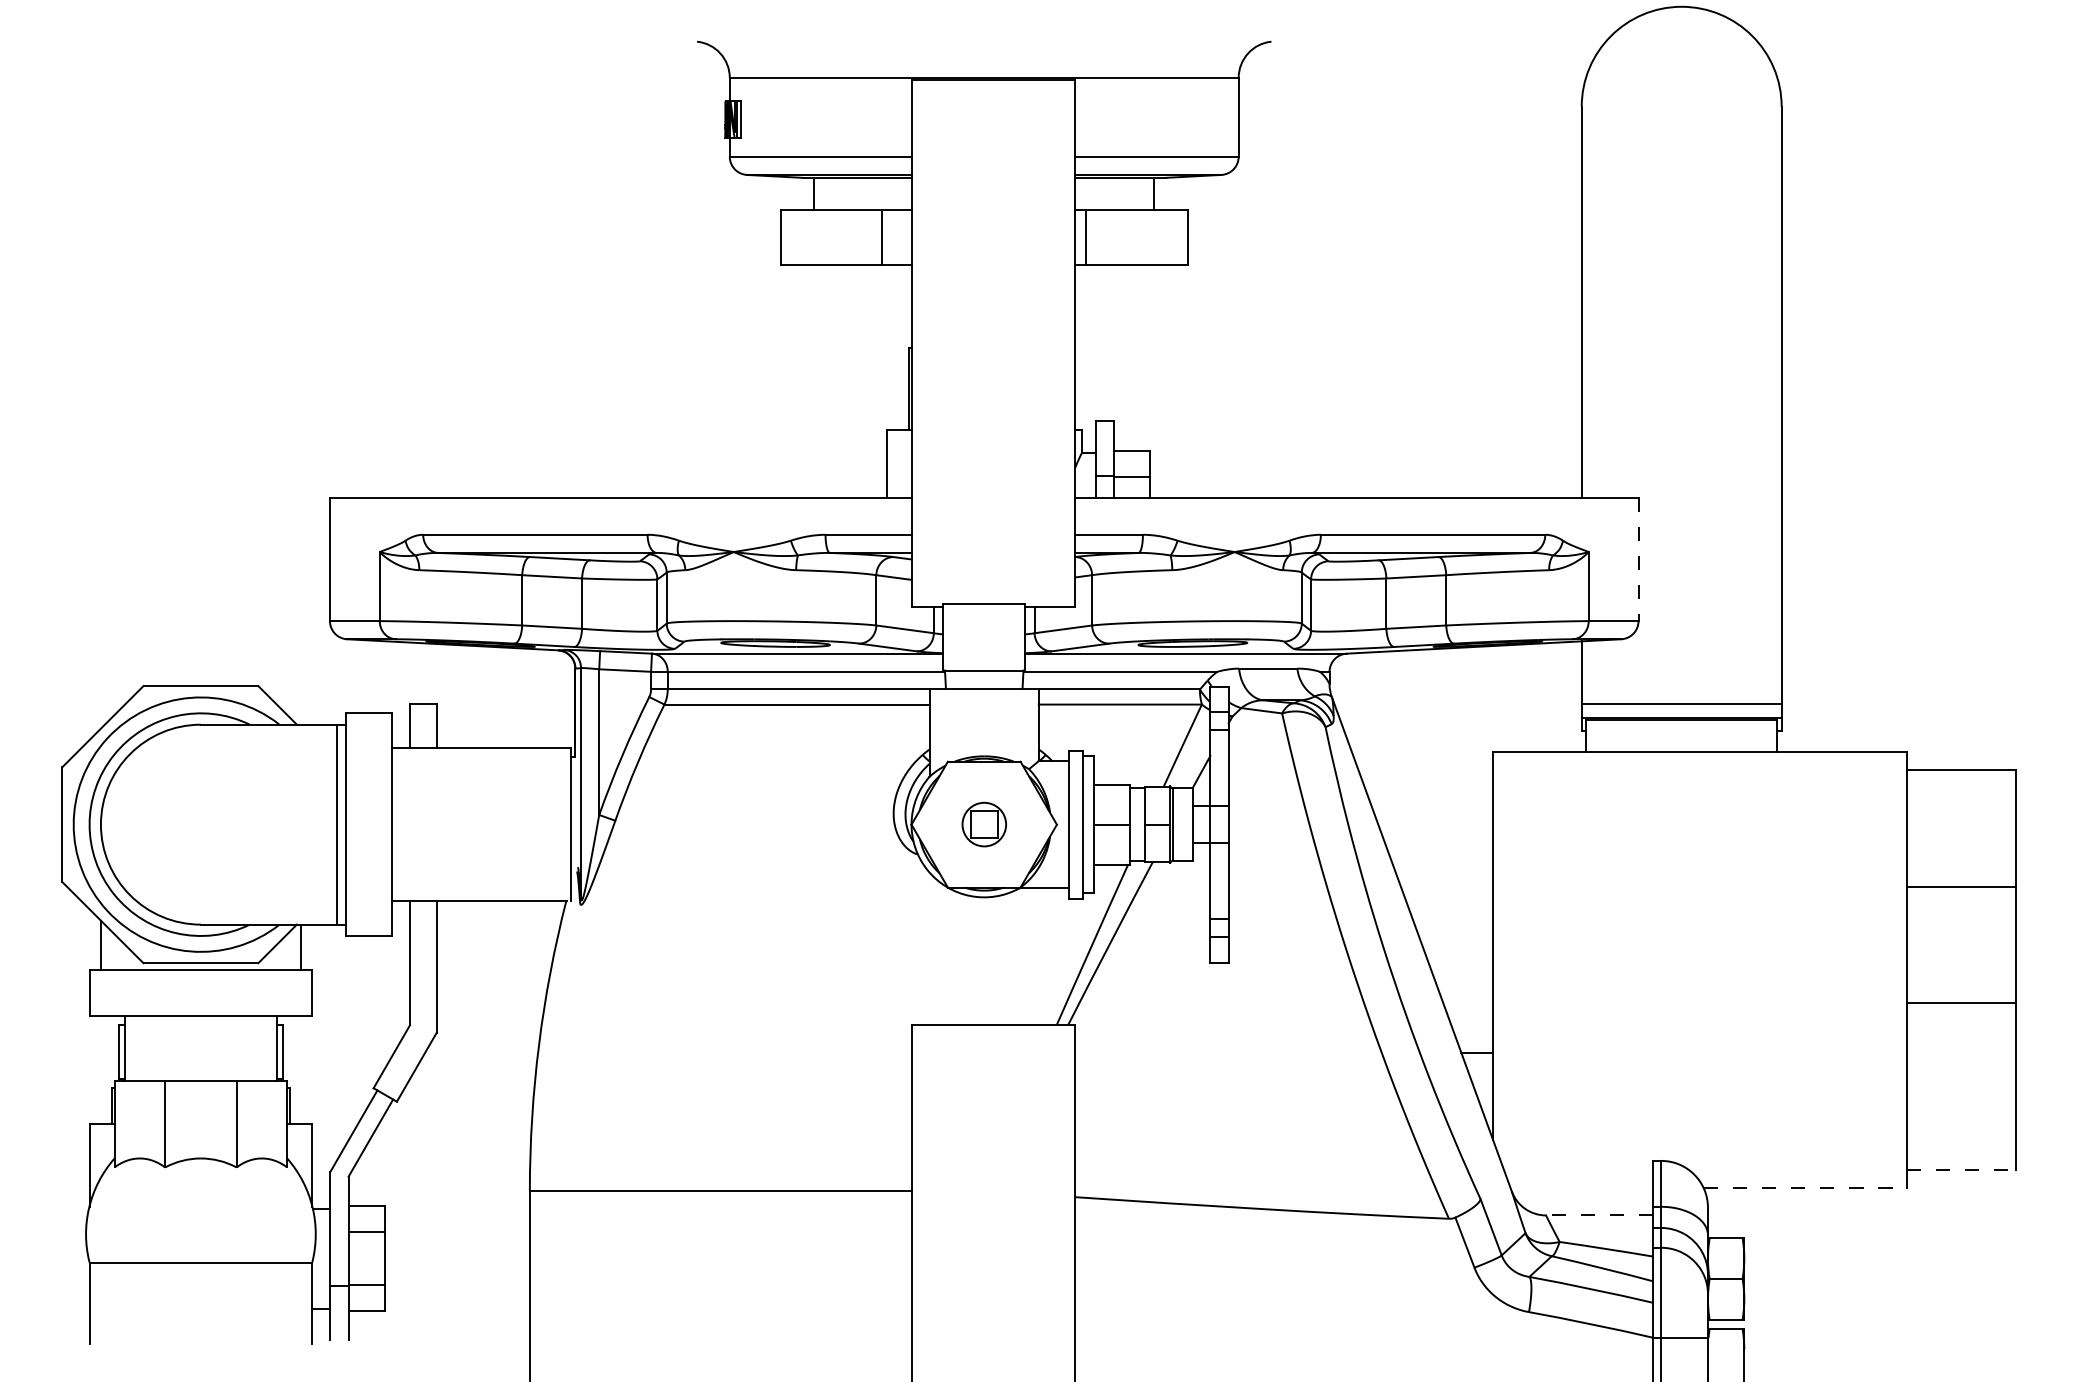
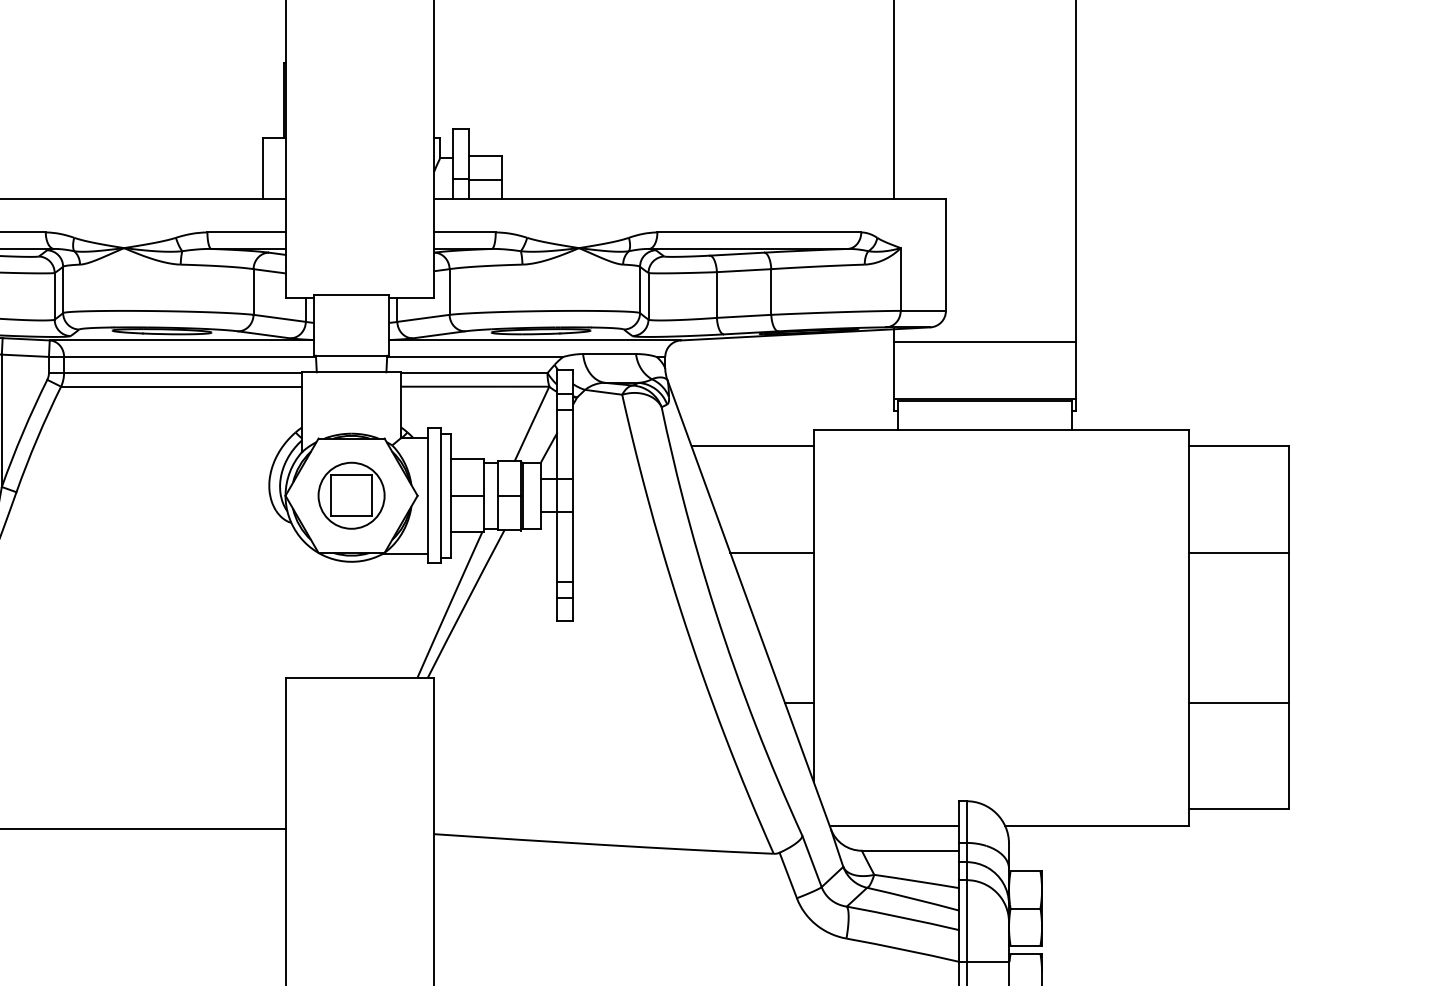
line: (1638, 559) -> (945, 254), dashed -> solid
line: (1681, 704) -> (984, 342), moved
line: (1425, 770) -> (752, 446), added
part: (984, 824) -> (351, 495), size x1.67
line: (1447, 887) -> (772, 552), added
line: (1960, 1002) -> (1238, 702), moved
line: (1961, 1169) -> (1239, 809), dashed -> solid
line: (1581, 1188) -> (894, 826), added
line: (1805, 1188) -> (1097, 826), dashed -> solid
line: (1599, 1215) -> (910, 850), dashed -> solid

